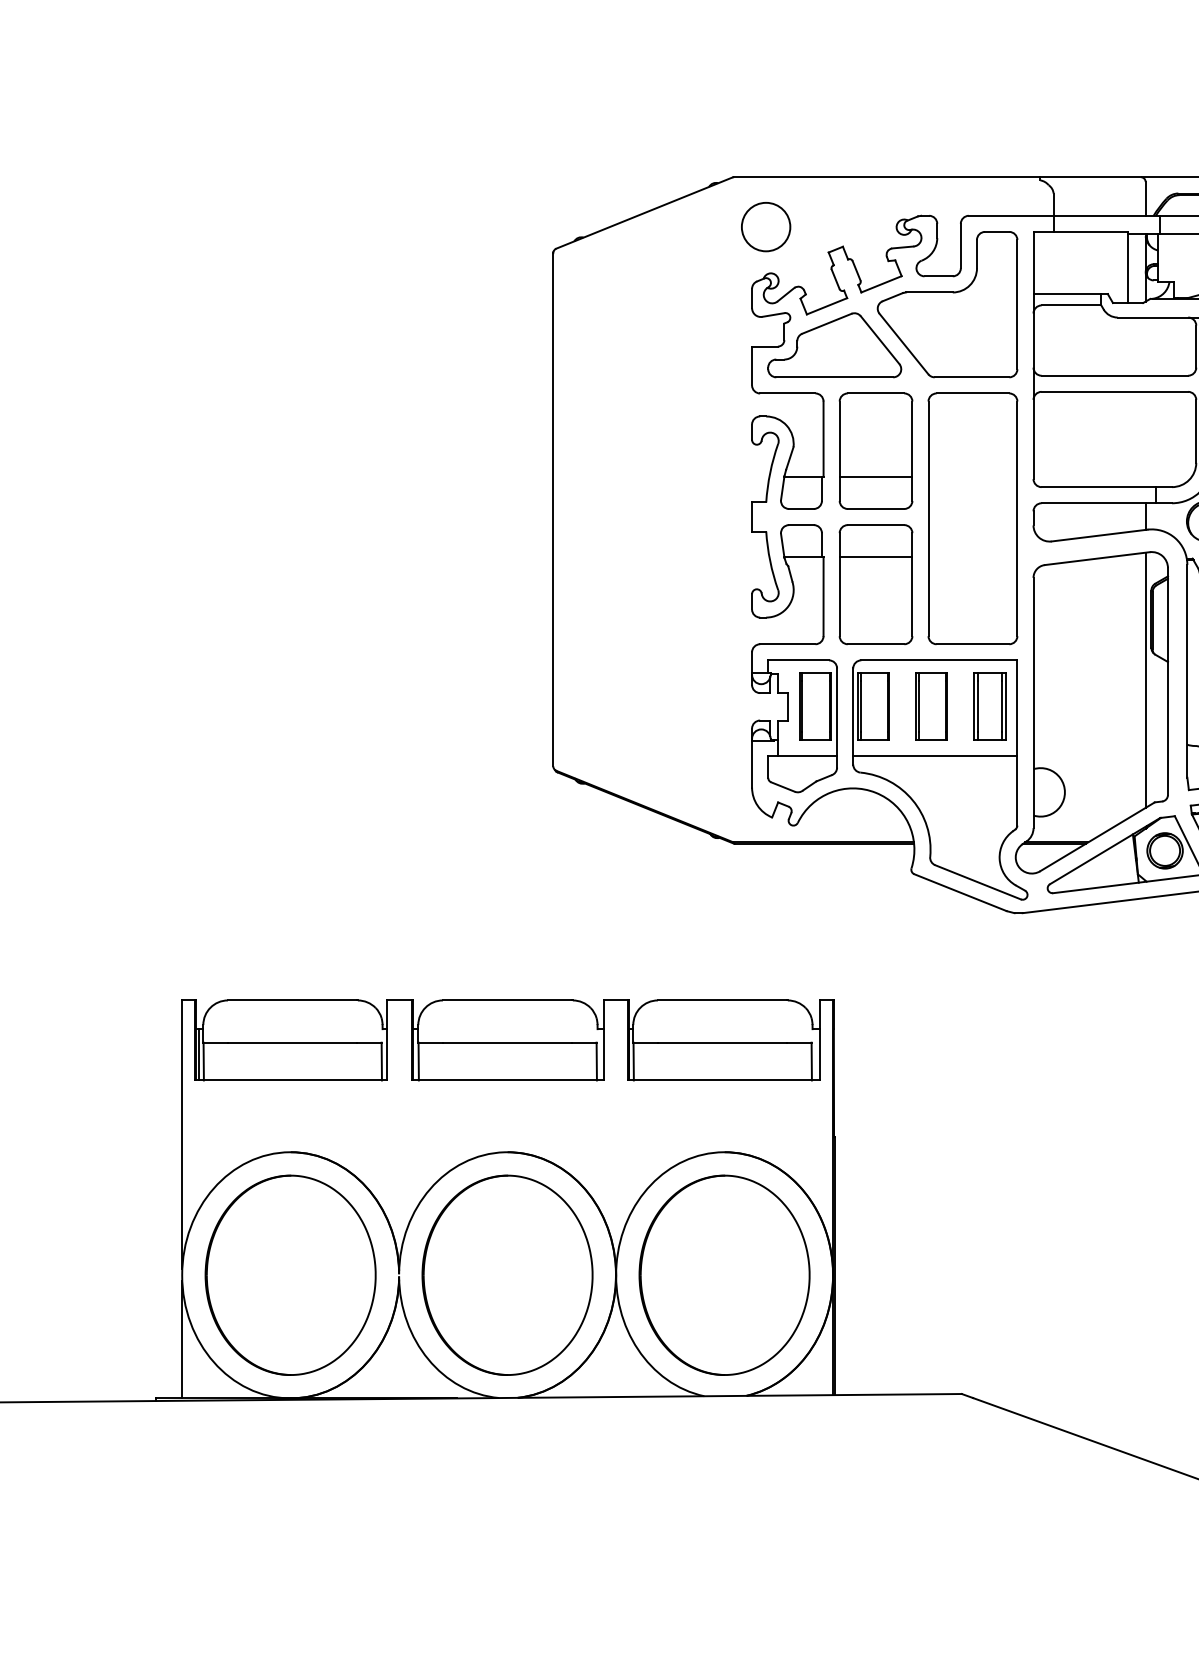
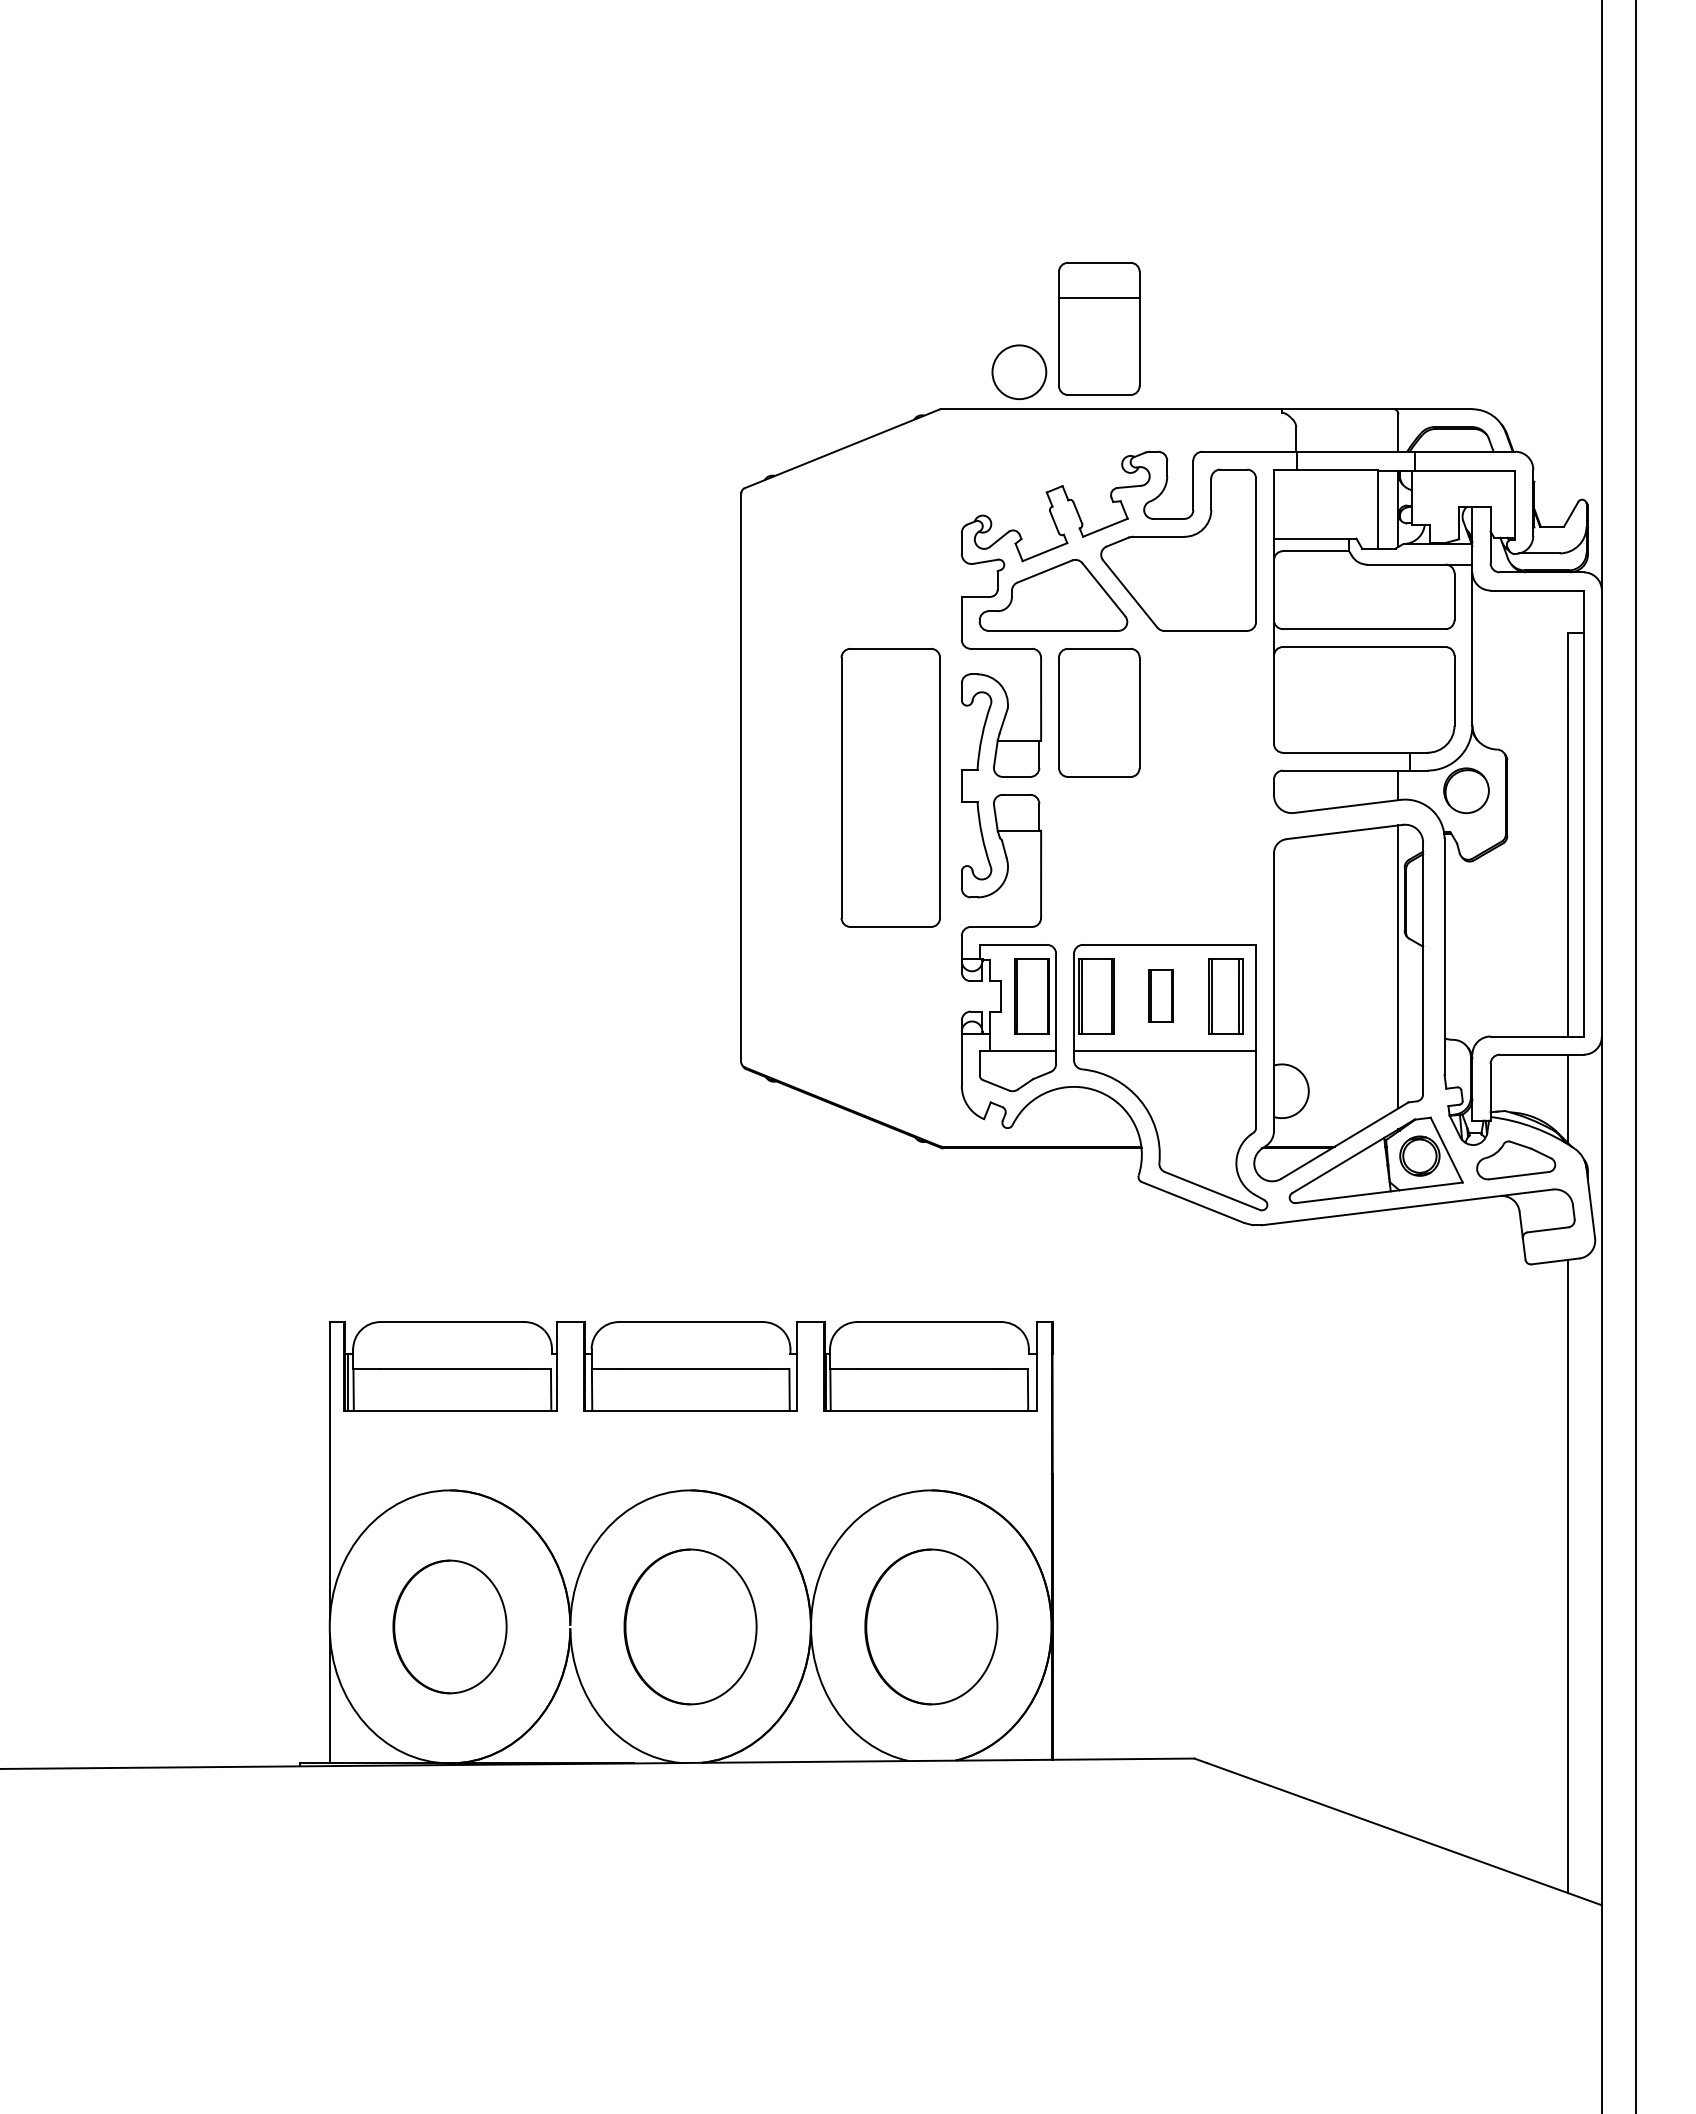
circle: (766, 227) -> (1019, 372), moved
line: (876, 477) -> (1099, 741), removed
part: (972, 518) -> (890, 787), moved
part: (876, 584) -> (1099, 328), moved
part: (931, 706) -> (1160, 996), size x0.7
part: (290, 1274) -> (449, 1626), size x0.6
part: (507, 1274) -> (690, 1626), size x0.7
part: (724, 1274) -> (931, 1626), size x0.7

